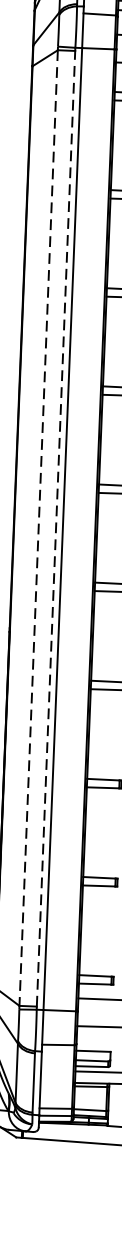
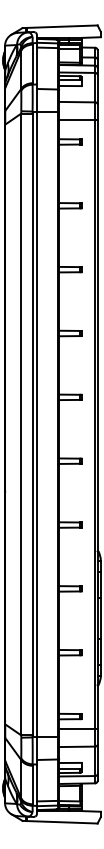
line: (39, 528) -> (21, 424), dashed -> solid
line: (55, 528) -> (32, 424), dashed -> solid

